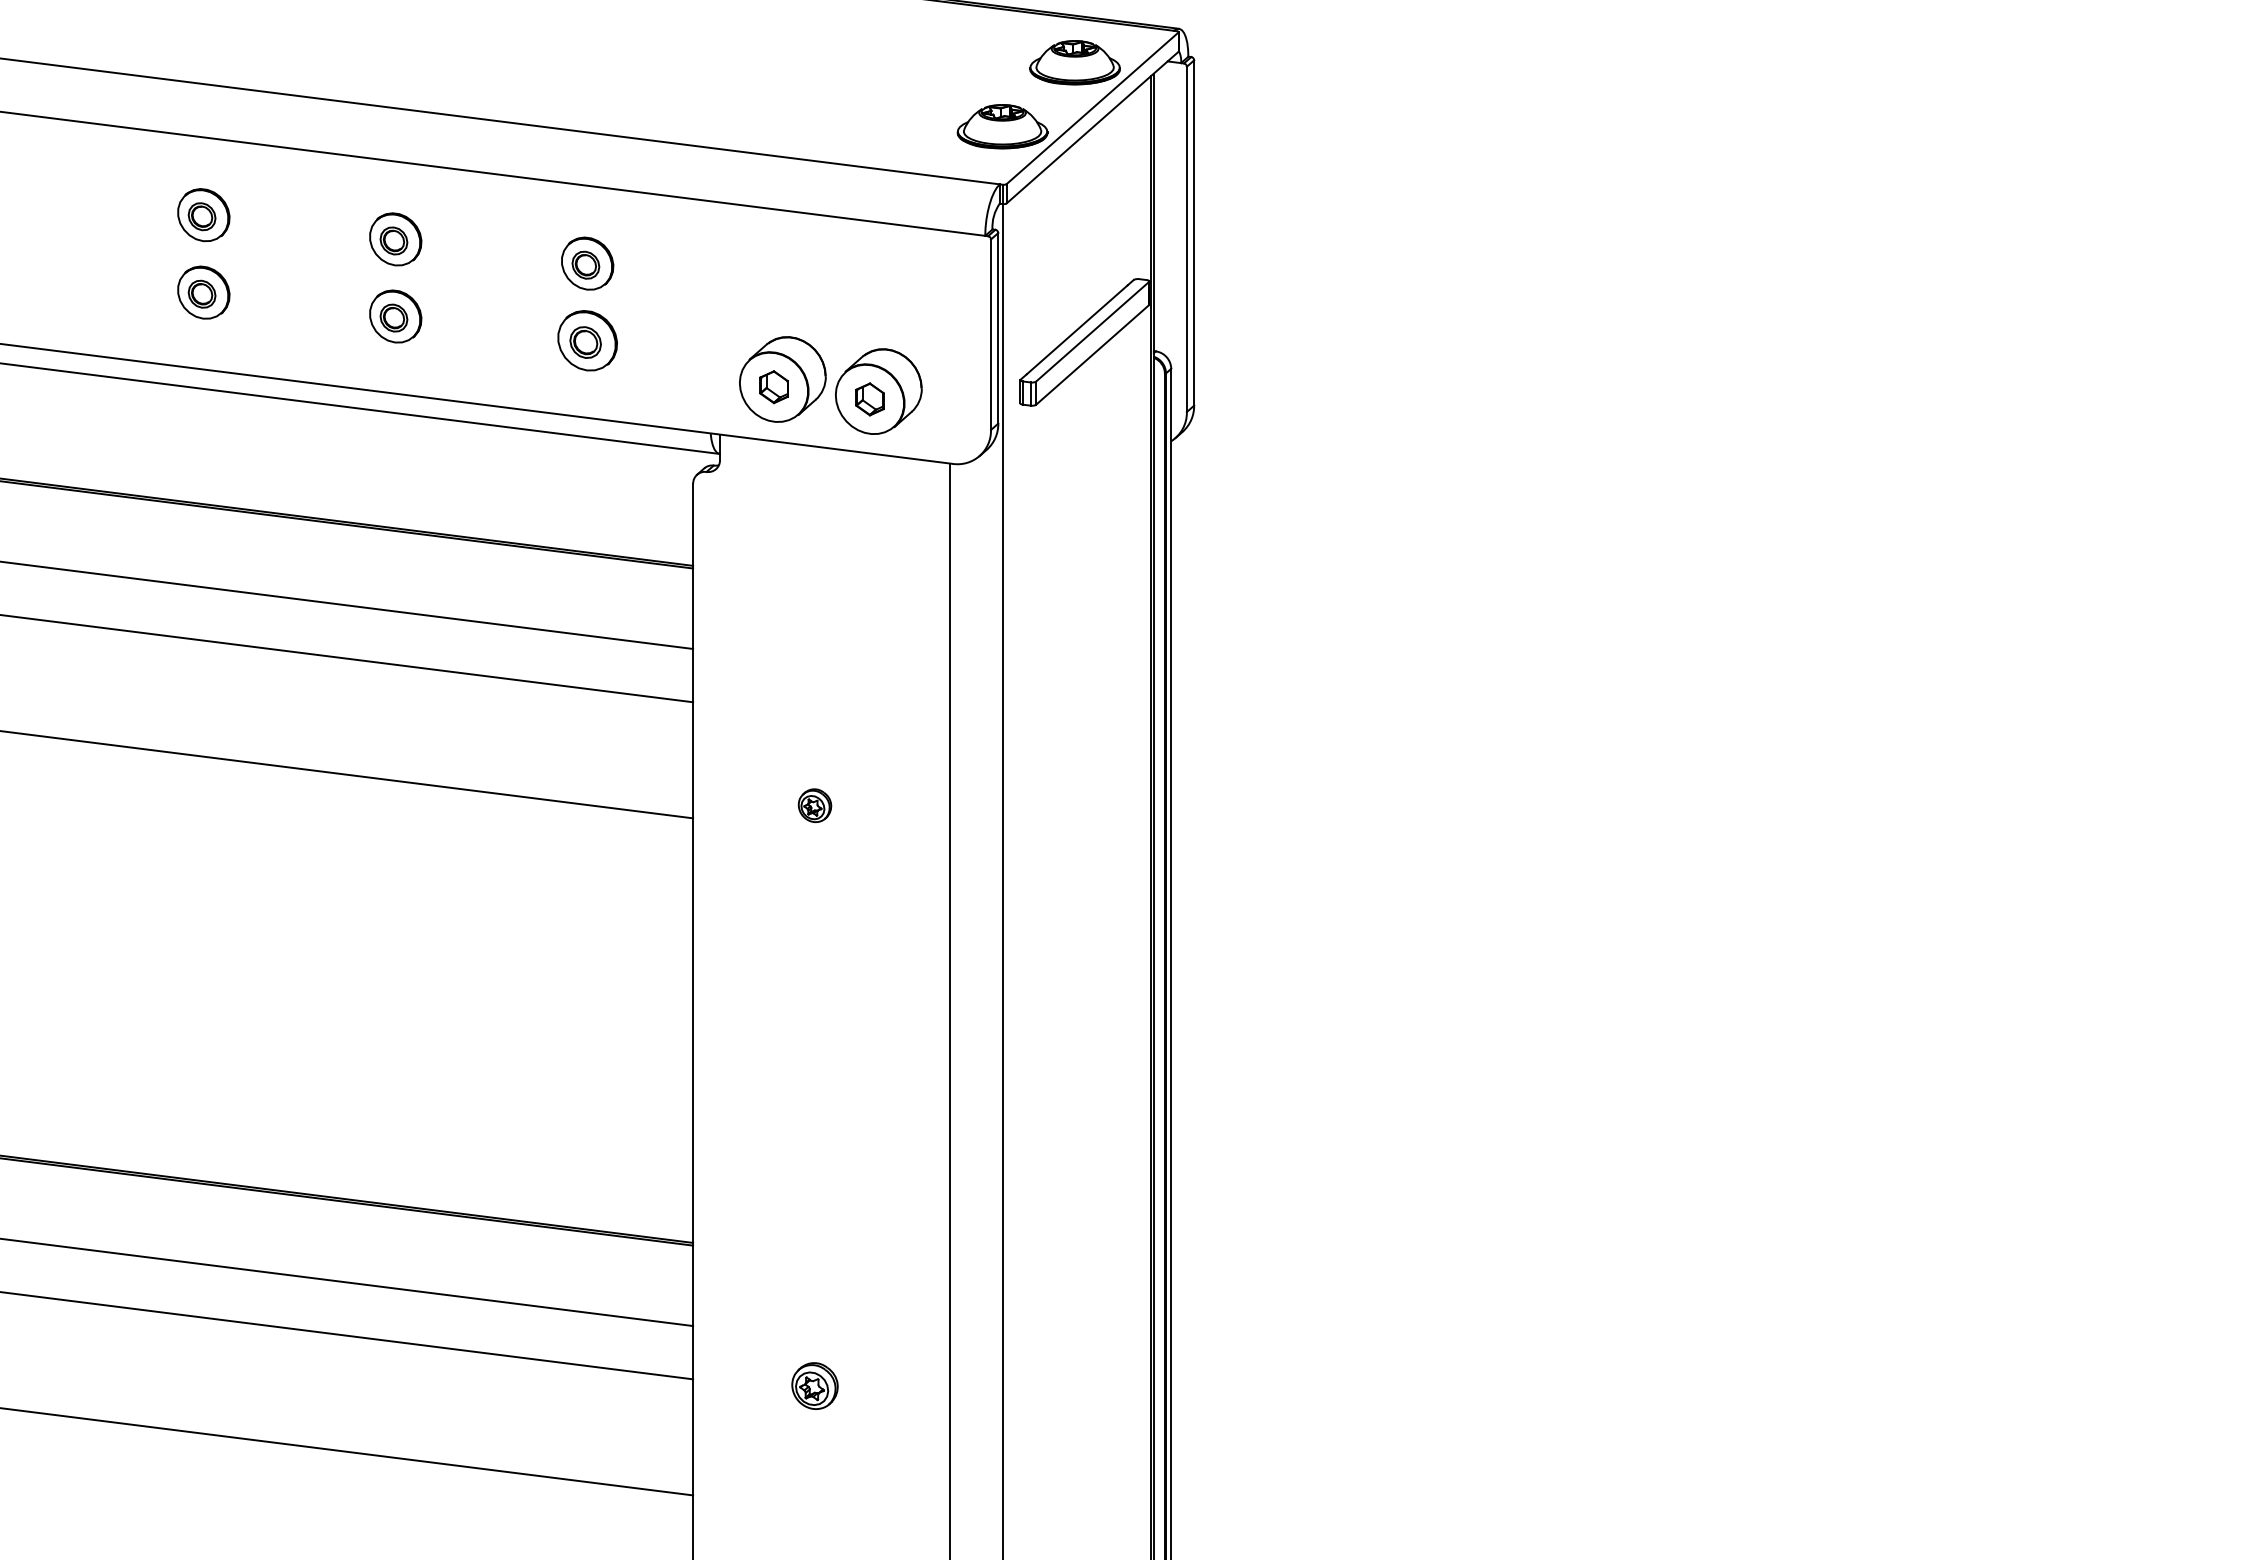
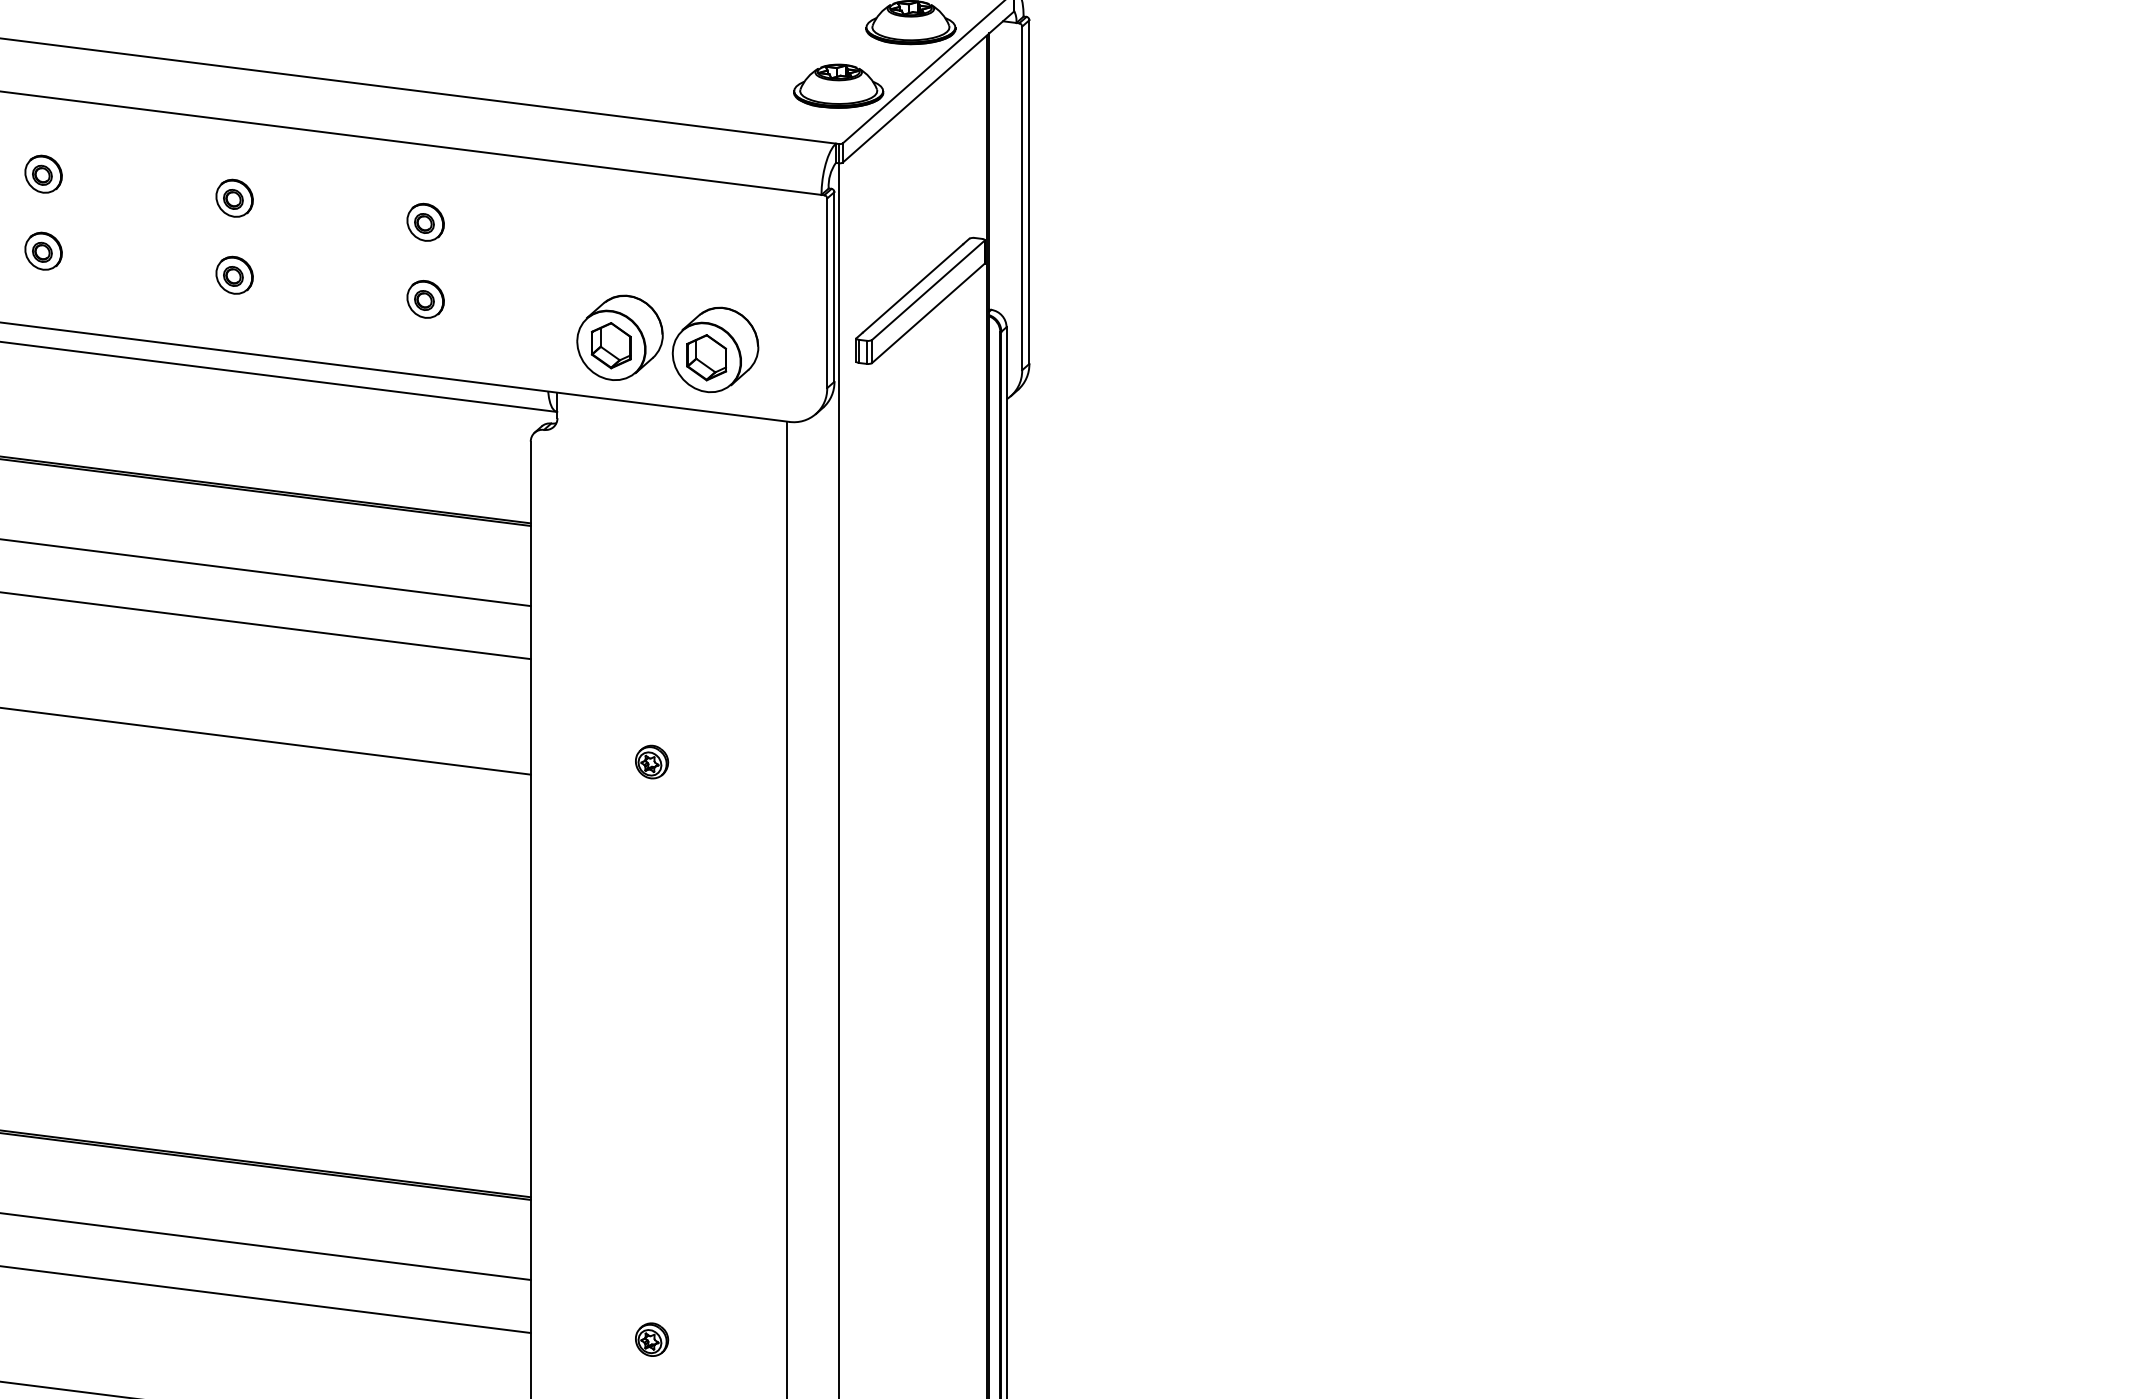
part: (203, 214) -> (43, 173), size x0.71
part: (395, 238) -> (234, 197), size x0.71
part: (587, 262) -> (425, 221), size x0.71
part: (203, 291) -> (43, 250), size x0.71
part: (395, 316) -> (234, 275), size x0.71
part: (587, 340) -> (425, 299), size x0.62
part: (773, 386) -> (610, 344), size x1.43
part: (869, 399) -> (706, 357), size x1.43
part: (814, 1385) -> (651, 1339), size x0.71

